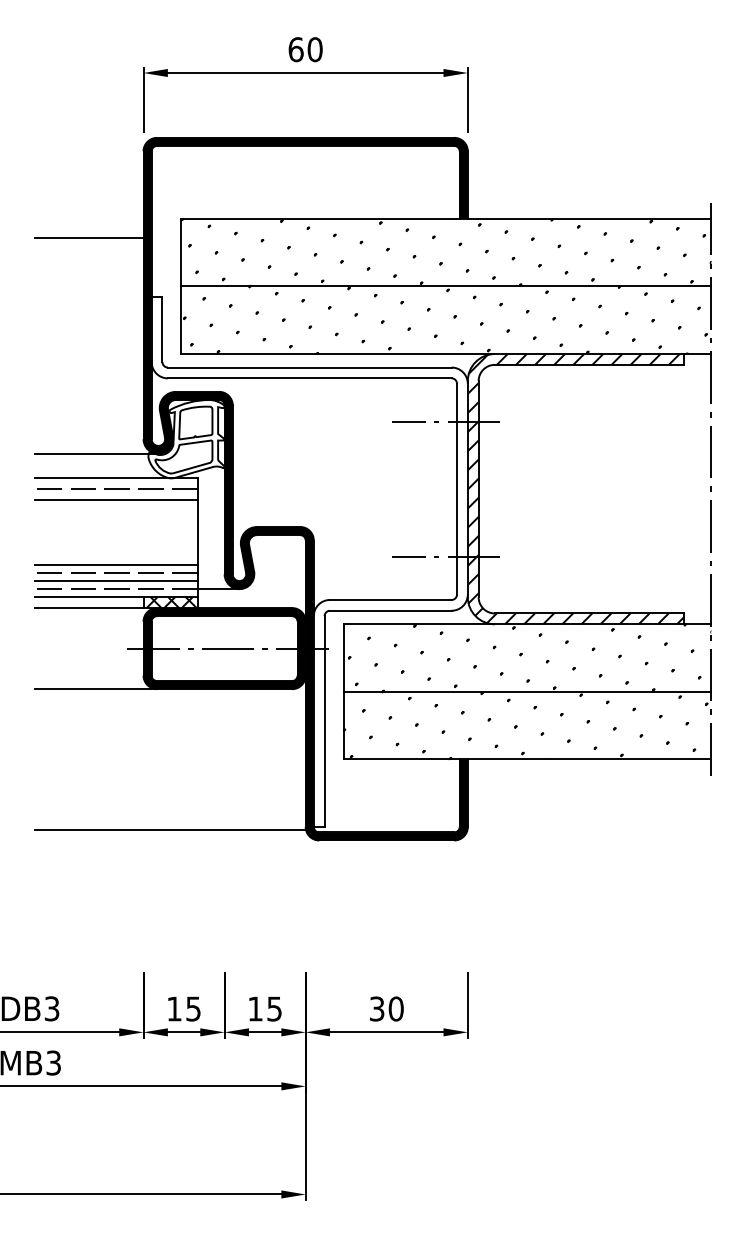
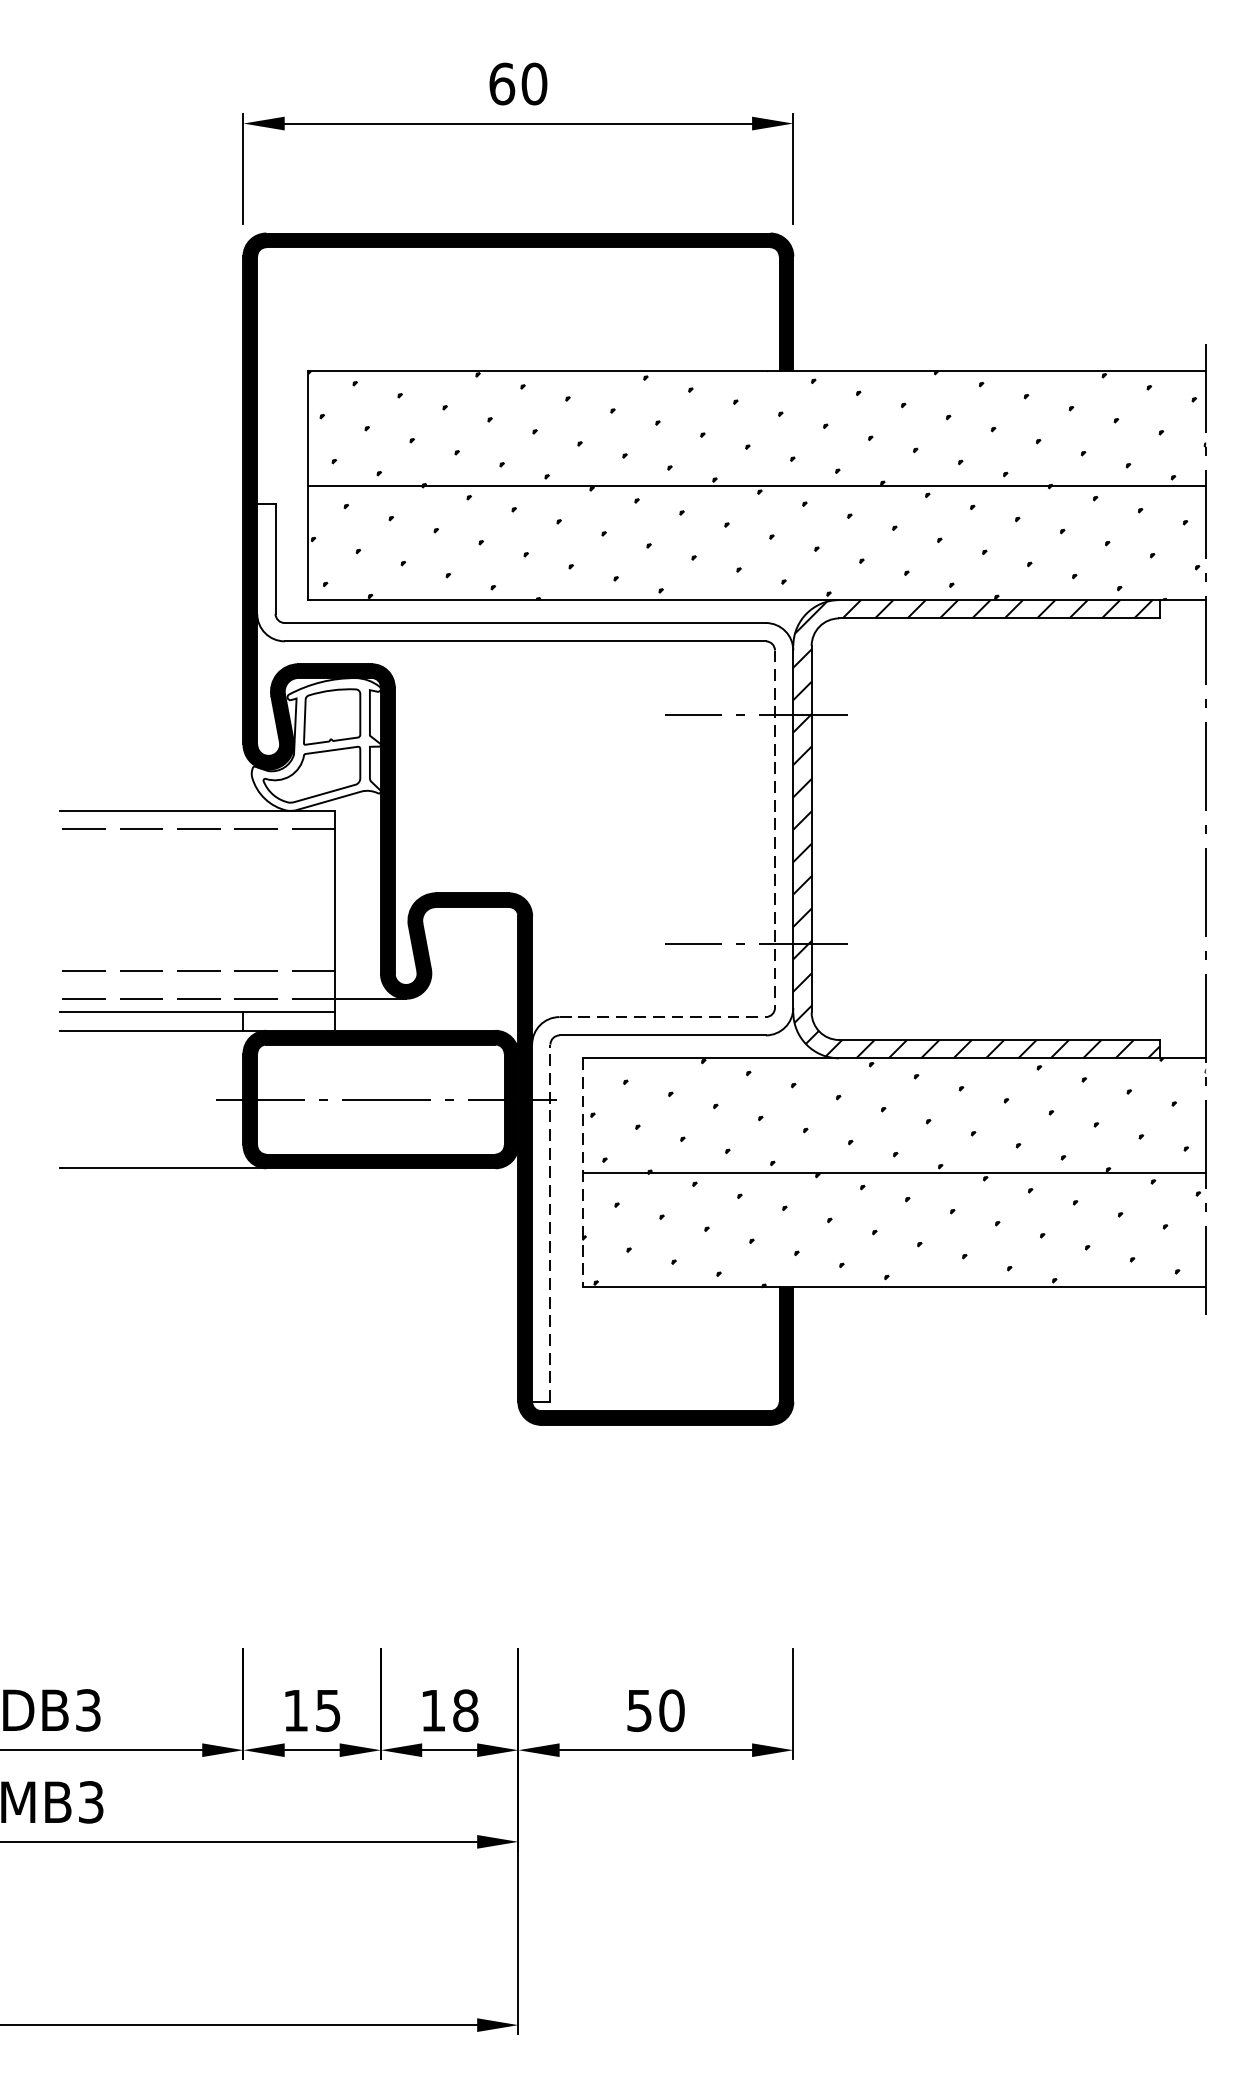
line: (89, 237) -> (151, 402), removed
line: (96, 454) -> (163, 770), removed
line: (457, 489) -> (775, 829), solid -> dashed
line: (116, 499) -> (197, 846), removed
line: (116, 564) -> (197, 956), removed
line: (116, 581) -> (197, 985), removed
line: (390, 599) -> (662, 1016), solid -> dashed
hatch: (169, 602) -> (287, 1021), removed
line: (343, 691) -> (582, 1172), solid -> dashed
line: (324, 721) -> (550, 1223), solid -> dashed
line: (170, 829) -> (289, 1406), removed
text: (274, 1008) -> (465, 1709), 15 -> 18
text: (377, 1008) -> (640, 1709), 30 -> 50

